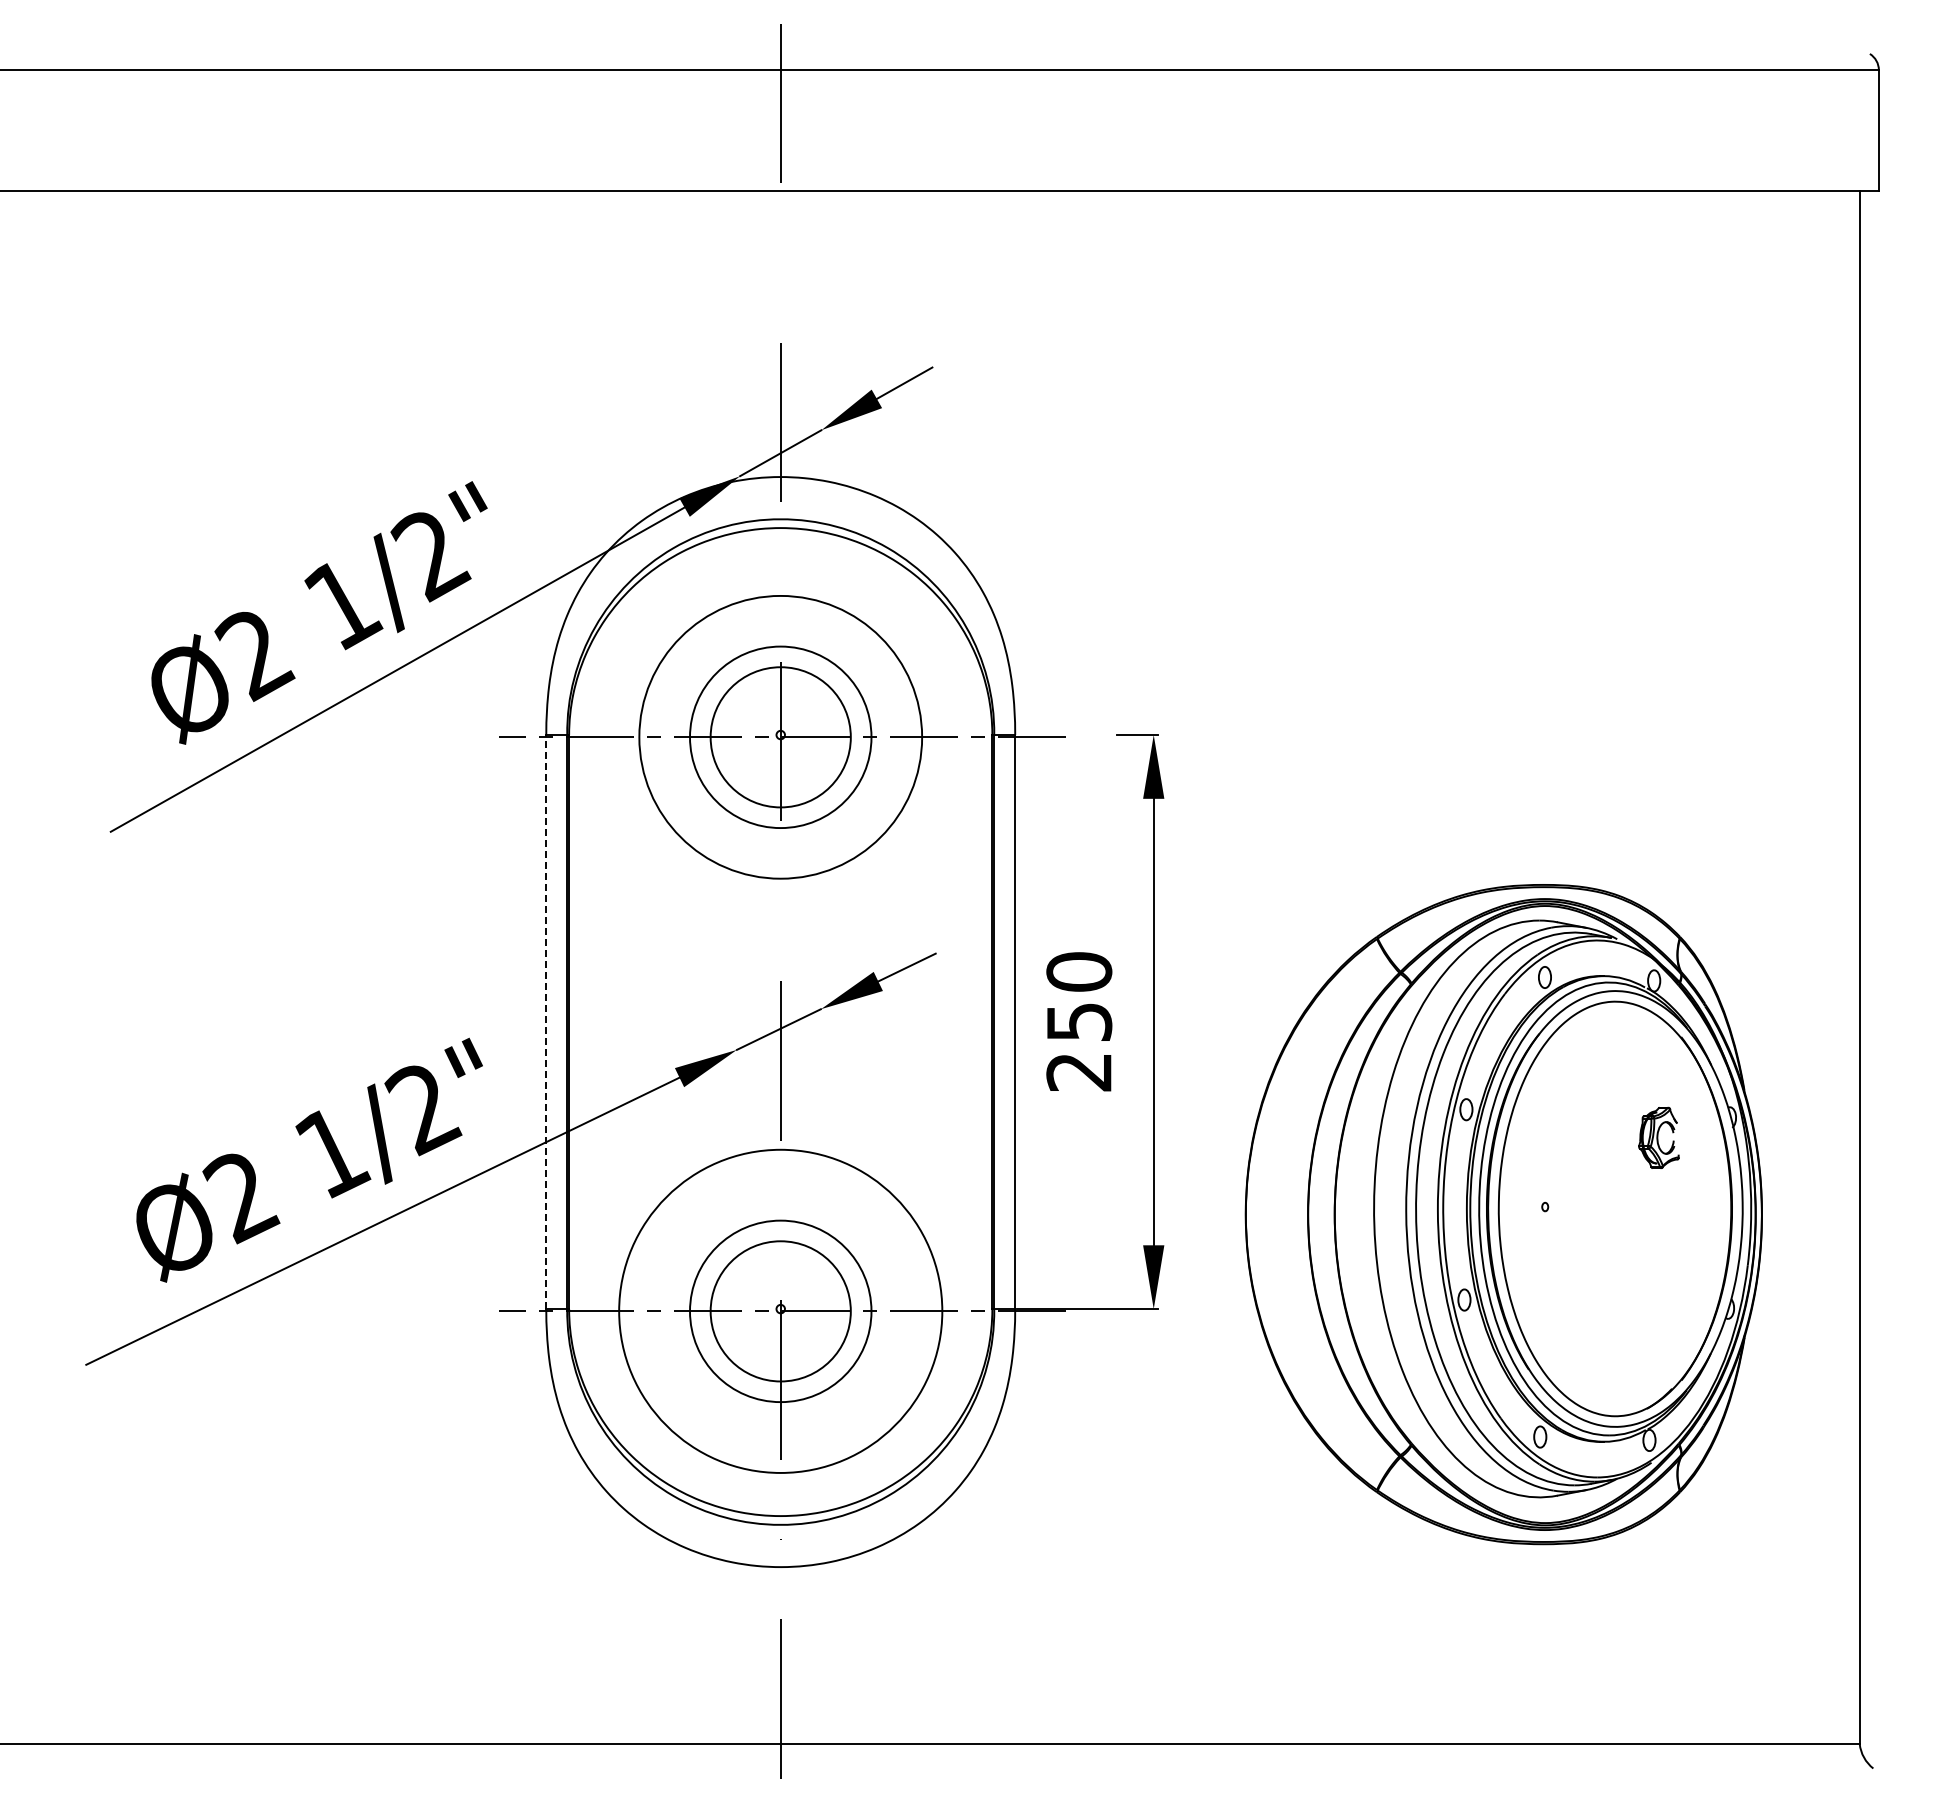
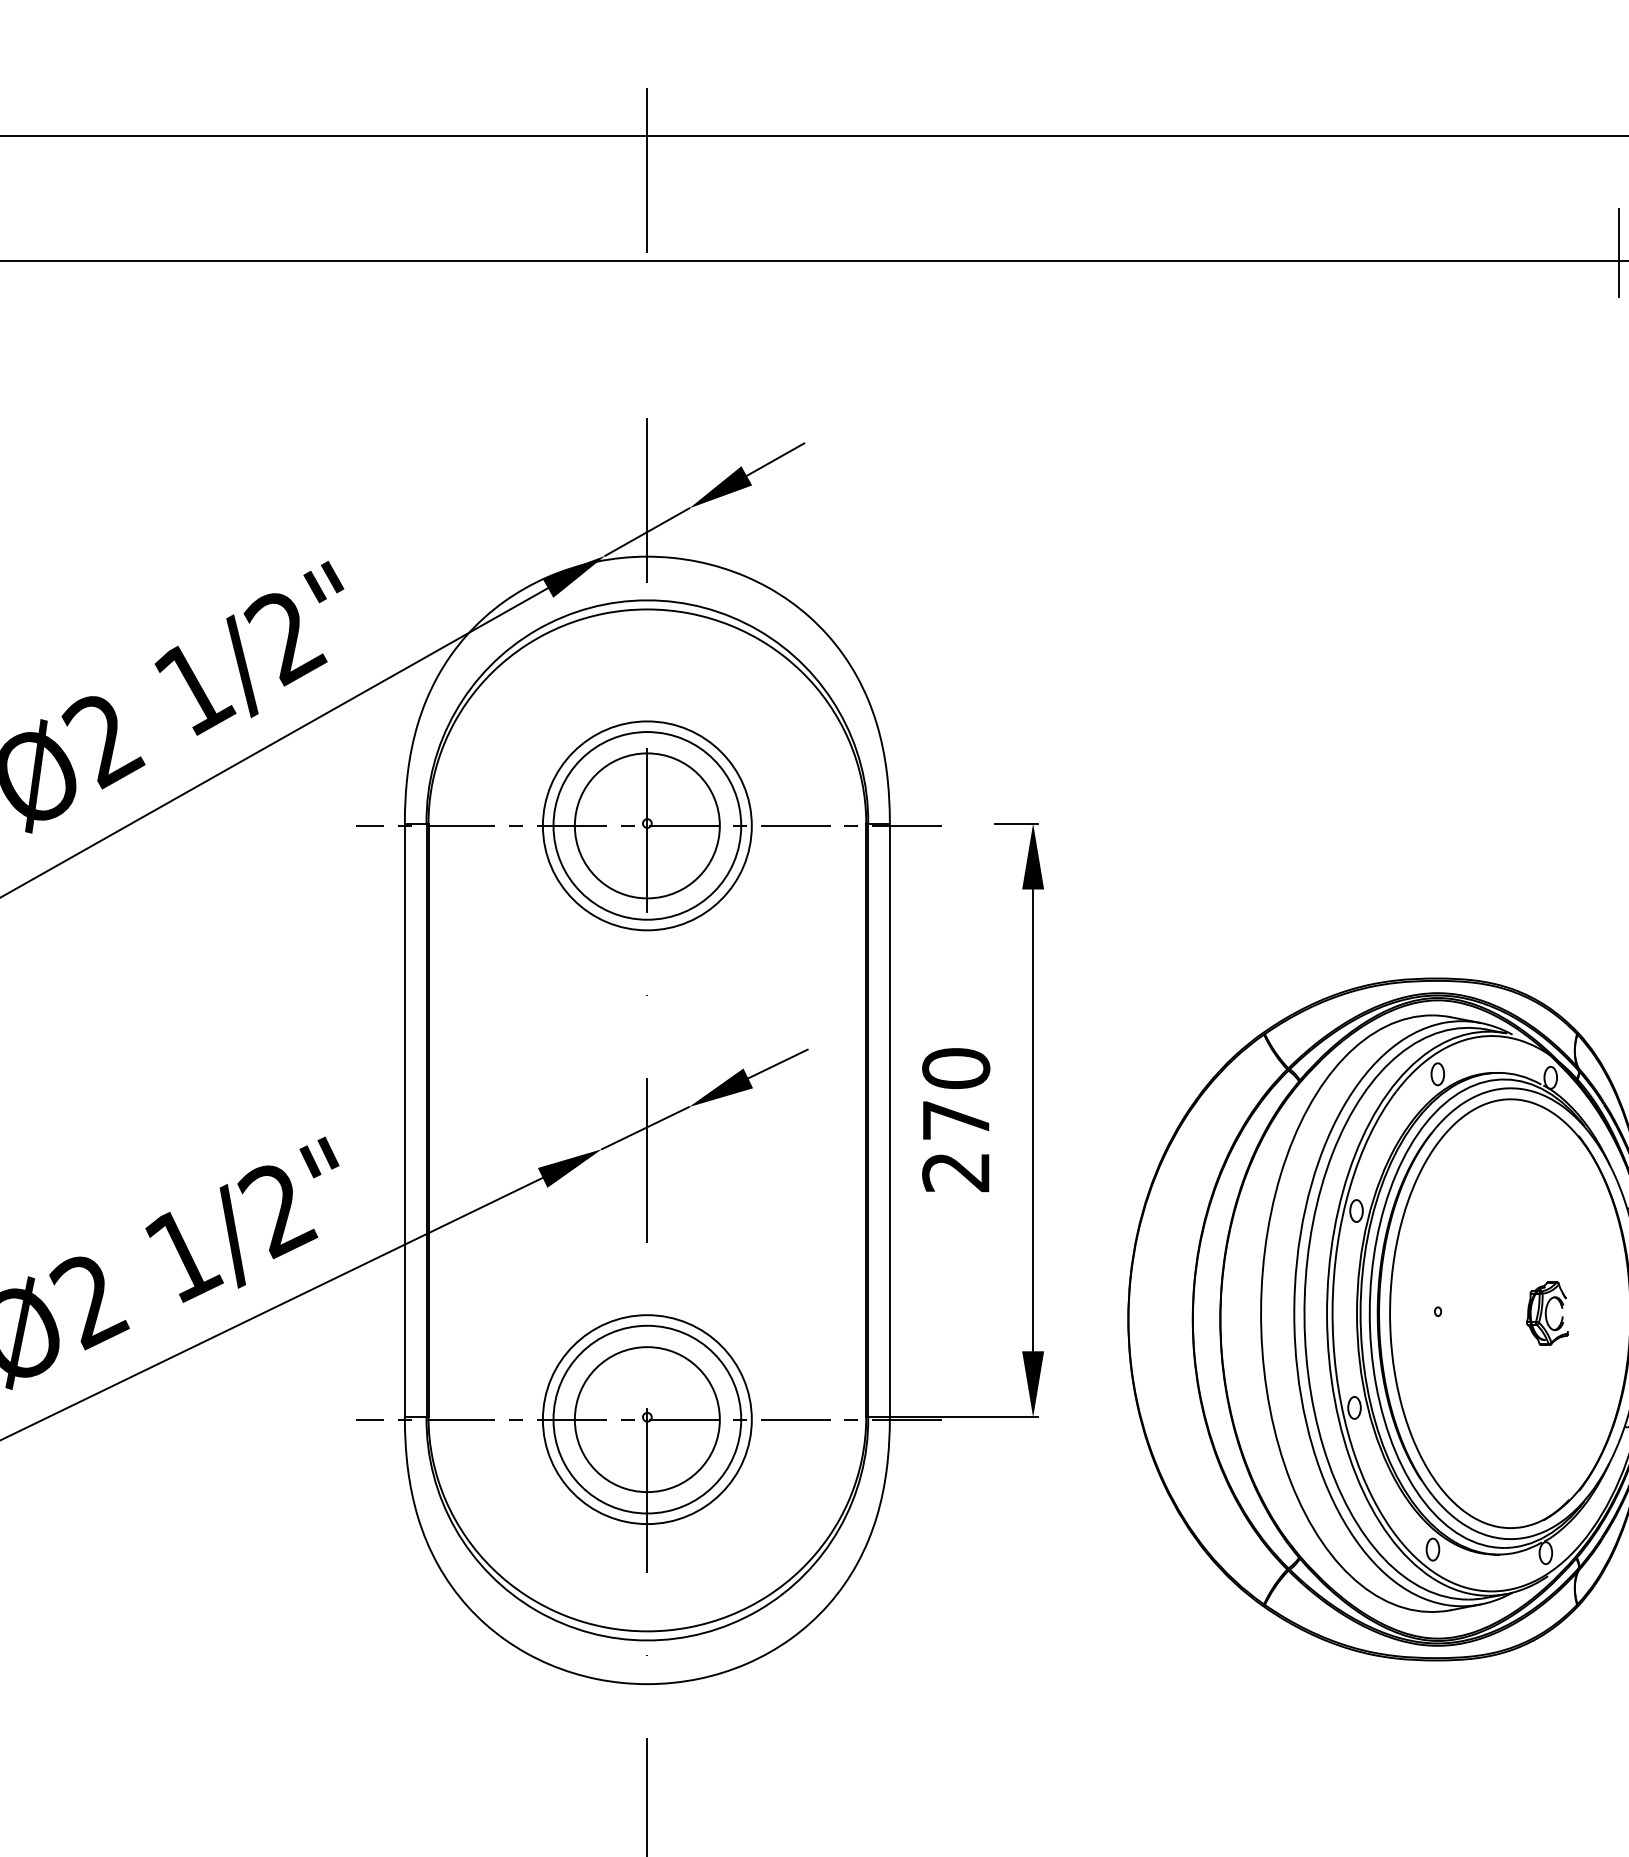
line: (1720, 183) -> (1619, 253), added
circle: (780, 737) -> (647, 826), size x0.71
line: (546, 1021) -> (405, 1119), dashed -> solid
text: (1079, 1021) -> (956, 1119), 250 -> 270
part: (1658, 1137) -> (1546, 1313), moved
circle: (780, 1311) -> (647, 1419), size x0.62

